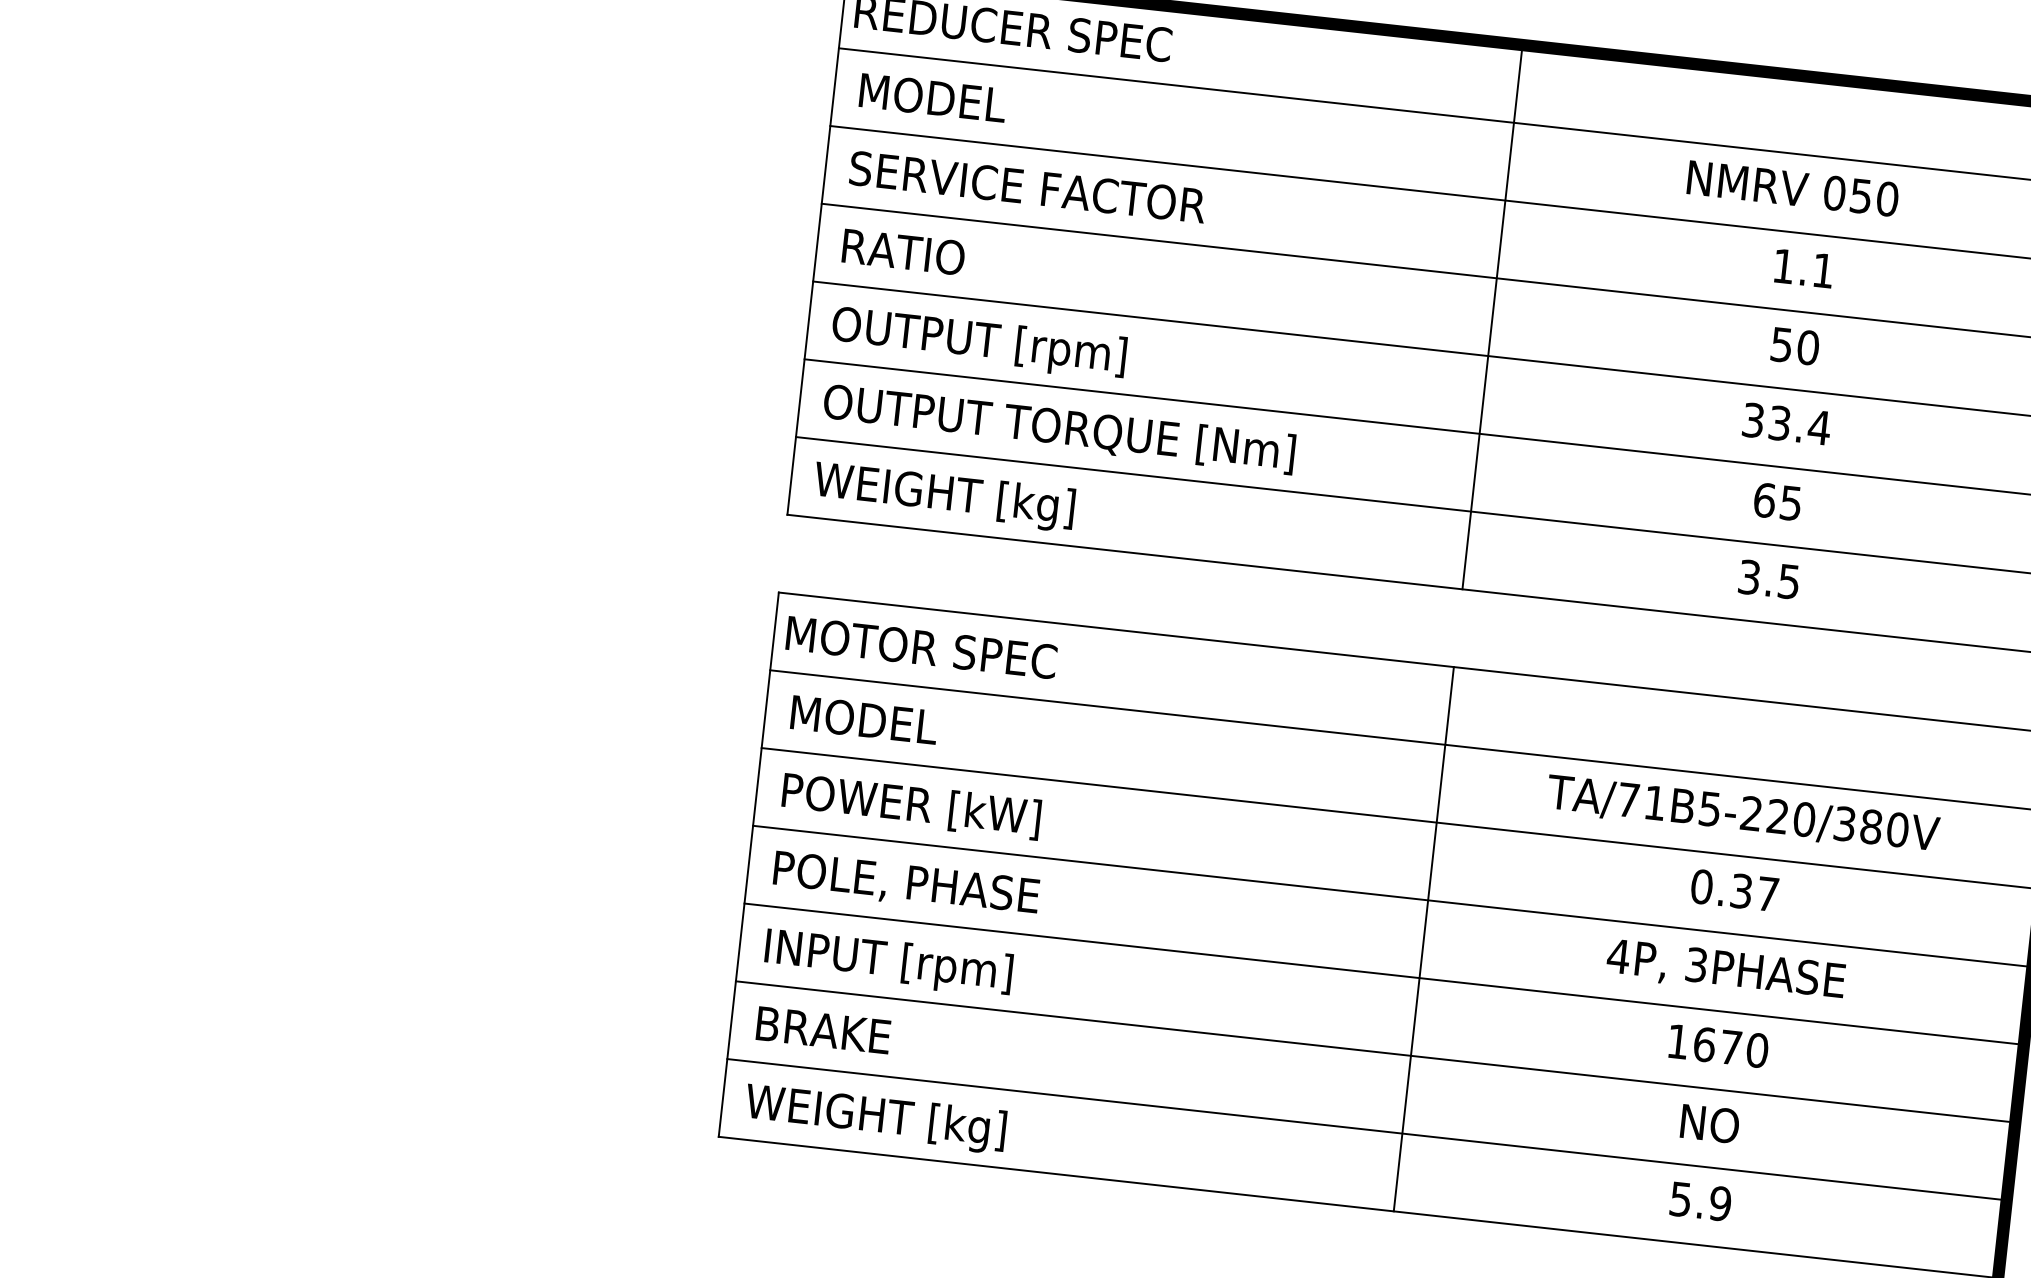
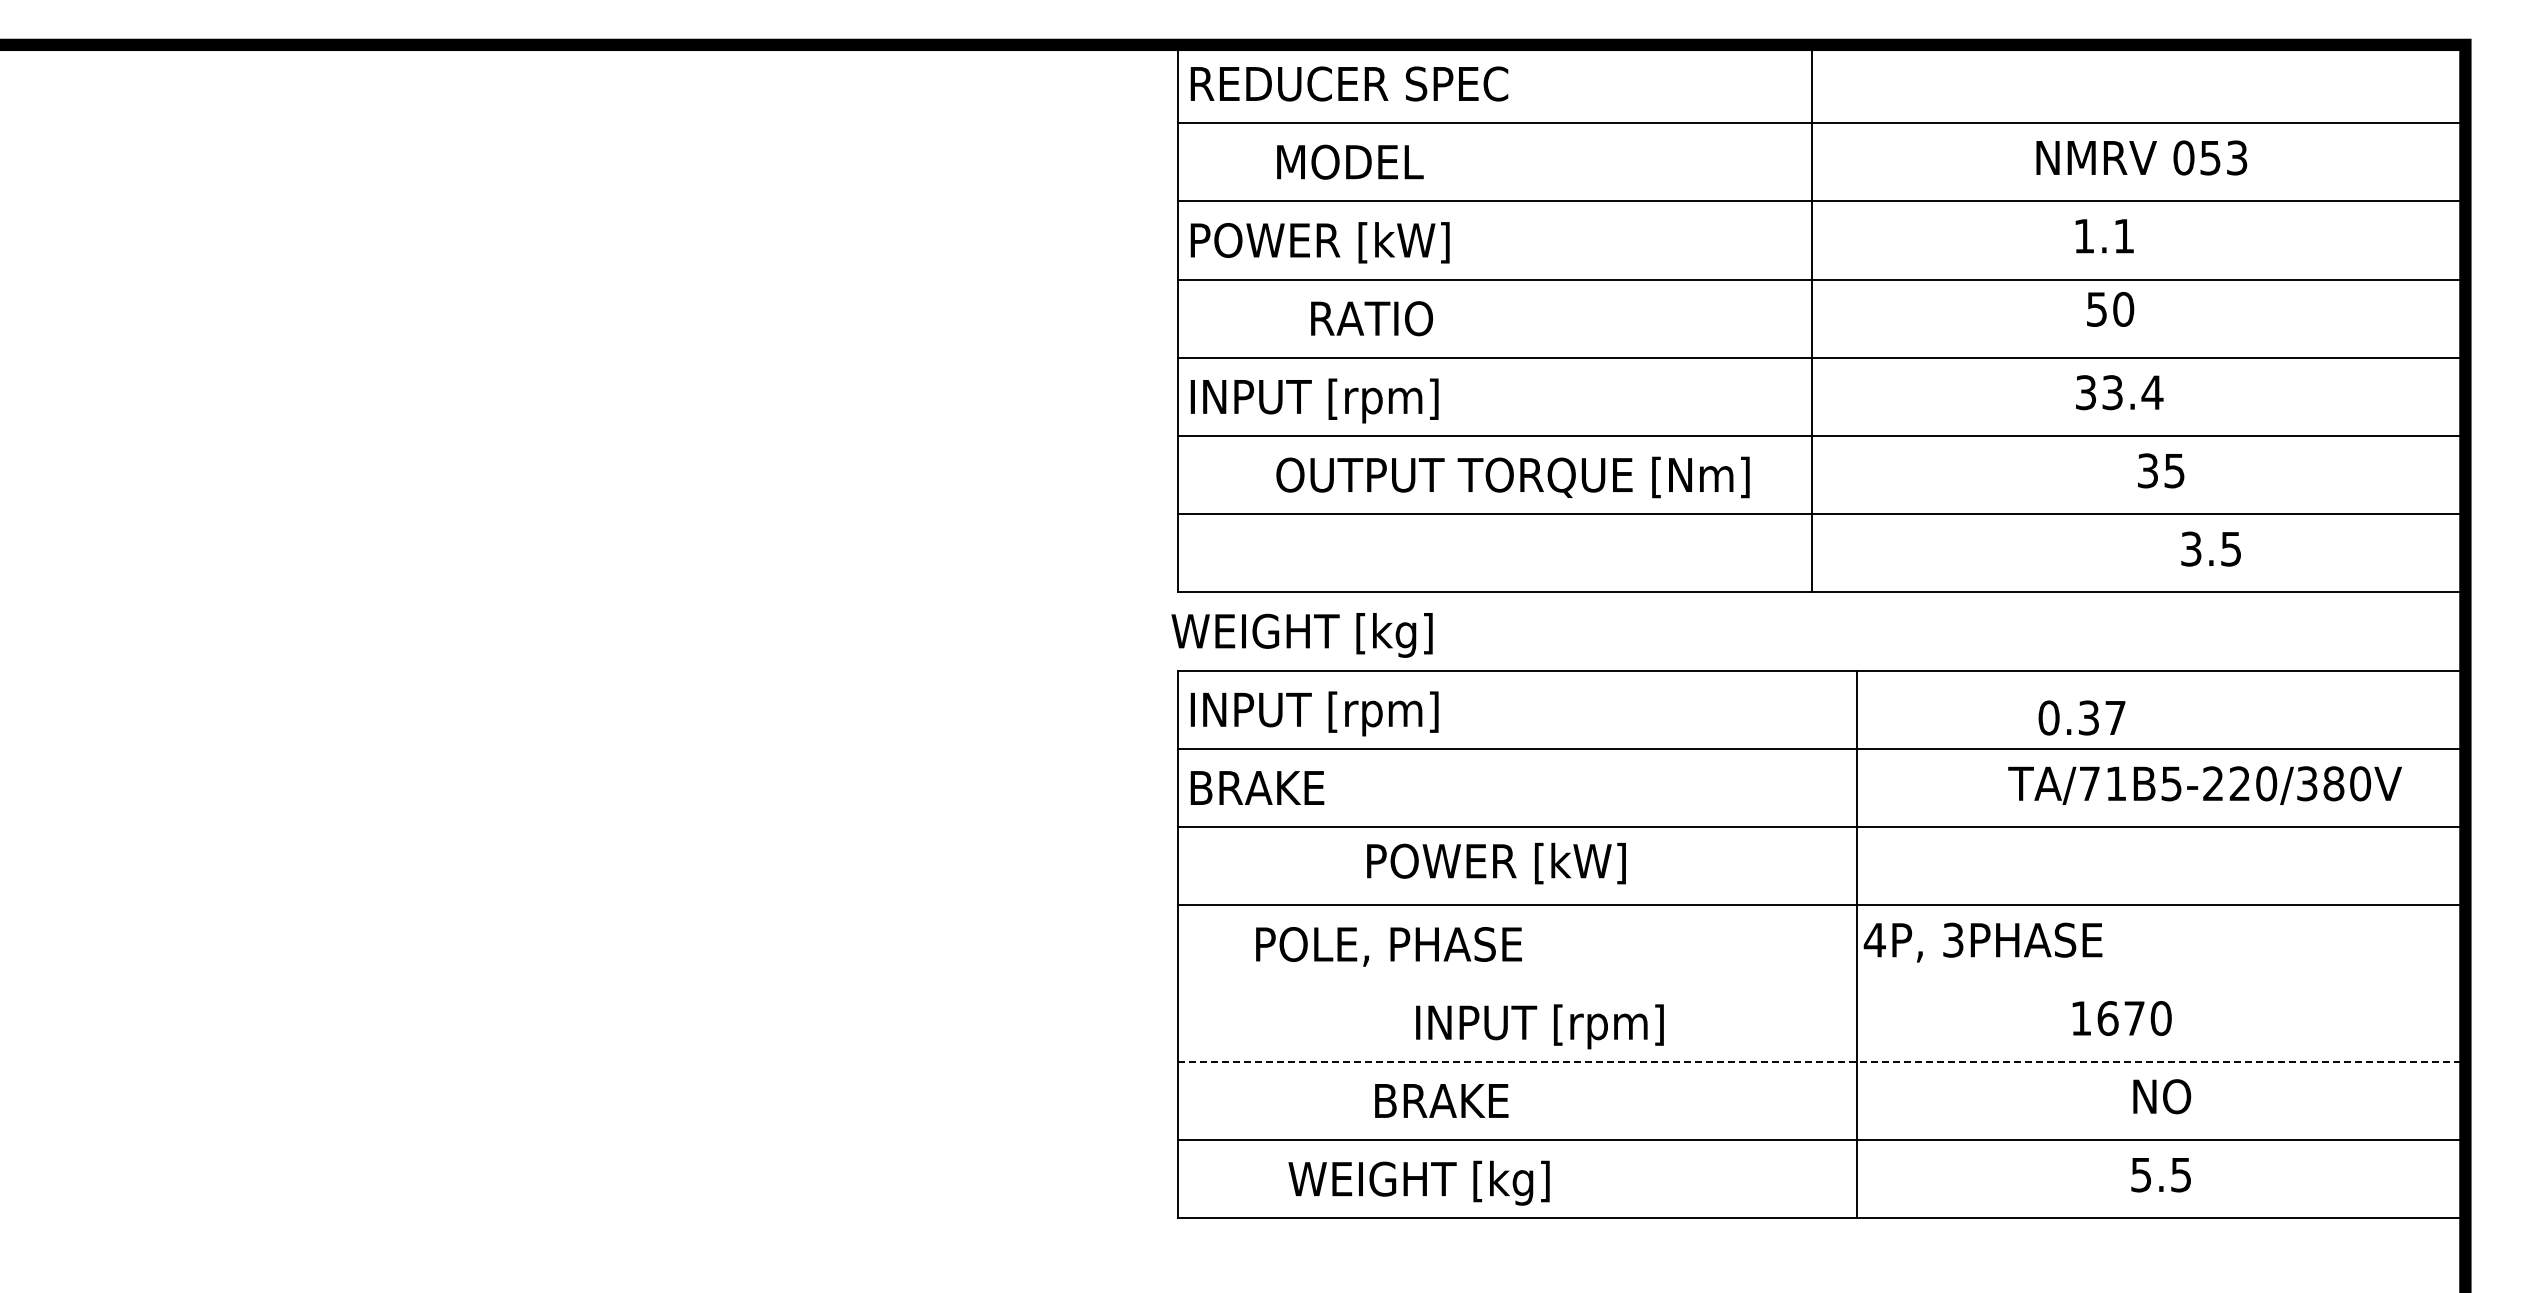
text: (933, 97) -> (1350, 161), moved
text: (1020, 188) -> (1374, 242), SERVICE FACTOR -> POWER [kW]
text: (1887, 198) -> (2236, 157), 050 -> 053
text: (904, 252) -> (1372, 318), moved
text: (1803, 268) -> (2104, 236), moved
line: (1492, 317) -> (1812, 318), moved
text: (972, 342) -> (1343, 400), OUTPUT [rpm] -> INPUT [rpm]
text: (1795, 346) -> (2110, 309), moved
text: (1786, 423) -> (2119, 392), moved
text: (1058, 429) -> (1512, 477), moved
text: (943, 496) -> (1301, 635), moved
text: (1764, 499) -> (2147, 470), 65 -> 35
text: (1768, 578) -> (2210, 548), moved
text: (922, 651) -> (1327, 713), MOTOR SPEC -> INPUT [rpm]
text: (857, 718) -> (1270, 787), MODEL -> BRAKE
text: (911, 806) -> (1496, 863), moved
text: (1742, 814) -> (2204, 785), moved
text: (905, 884) -> (1388, 946), moved
text: (1734, 889) -> (2081, 717), moved
text: (888, 962) -> (1539, 1026), moved
text: (1725, 970) -> (1982, 942), moved
line: (1383, 974) -> (1821, 983), removed
text: (823, 1029) -> (1441, 1100), moved
text: (1717, 1046) -> (2121, 1018), moved
line: (1375, 1051) -> (1821, 1061), solid -> dashed
text: (875, 1118) -> (1418, 1182), moved
text: (1719, 1203) -> (2180, 1174), 5.9 -> 5.5

